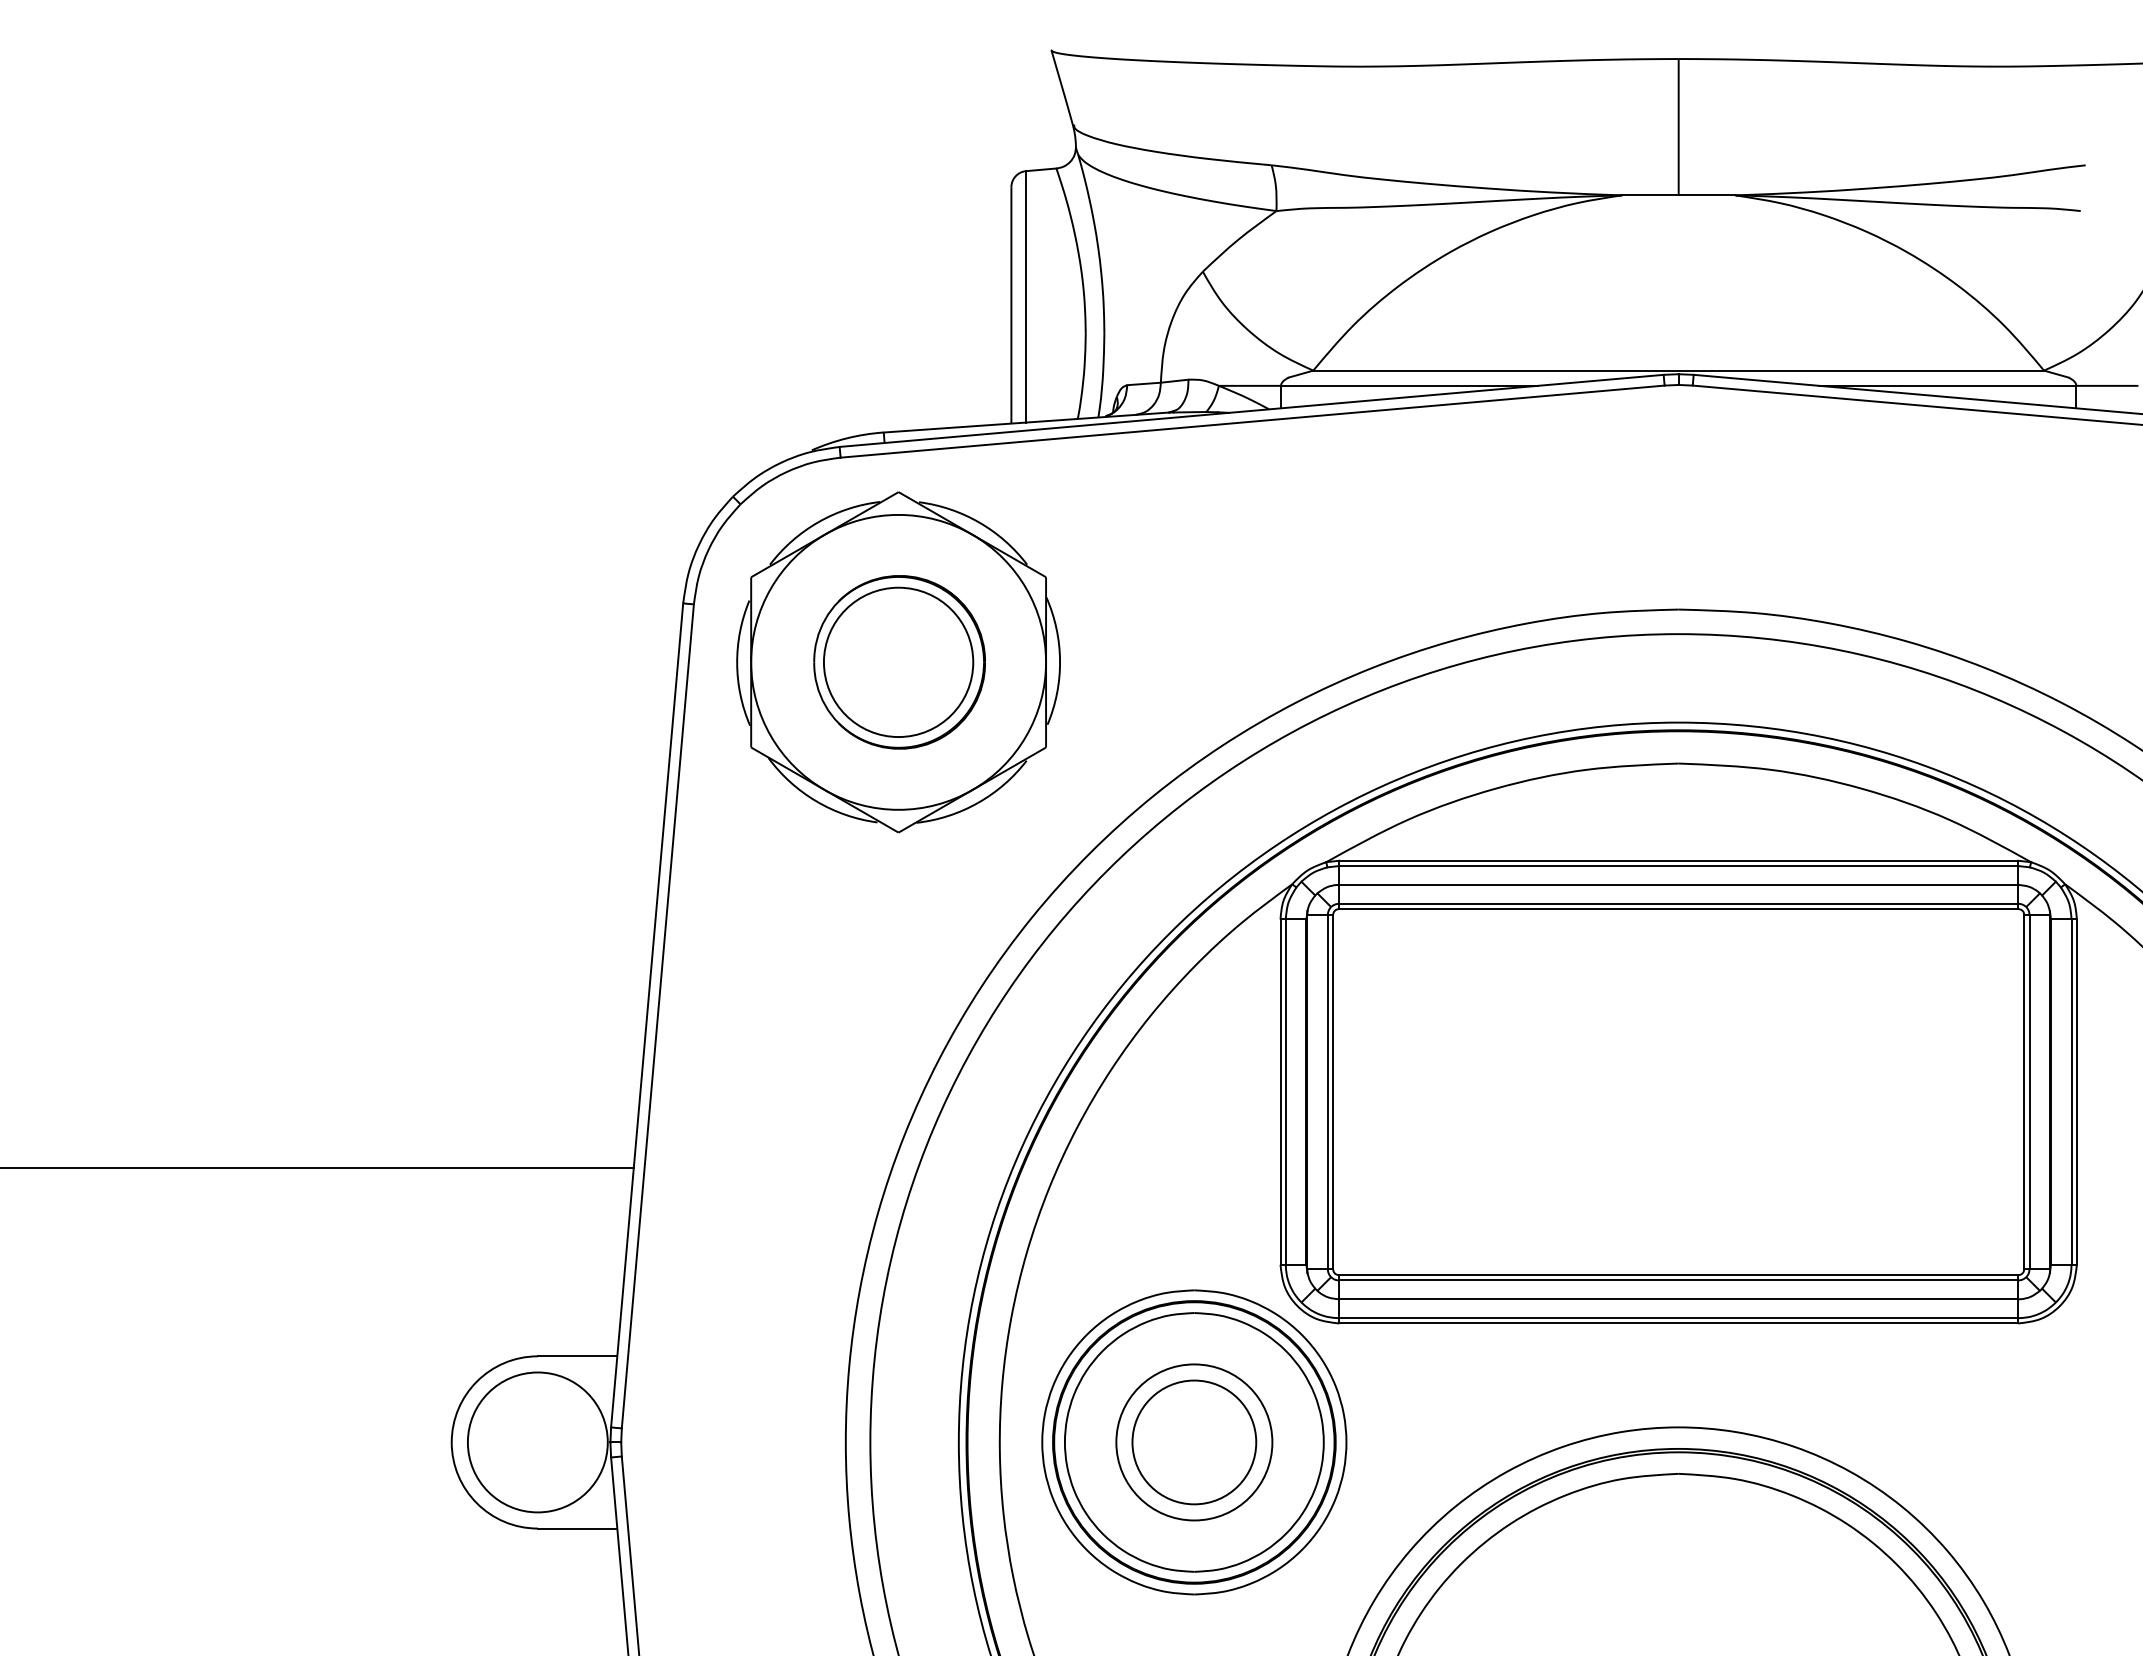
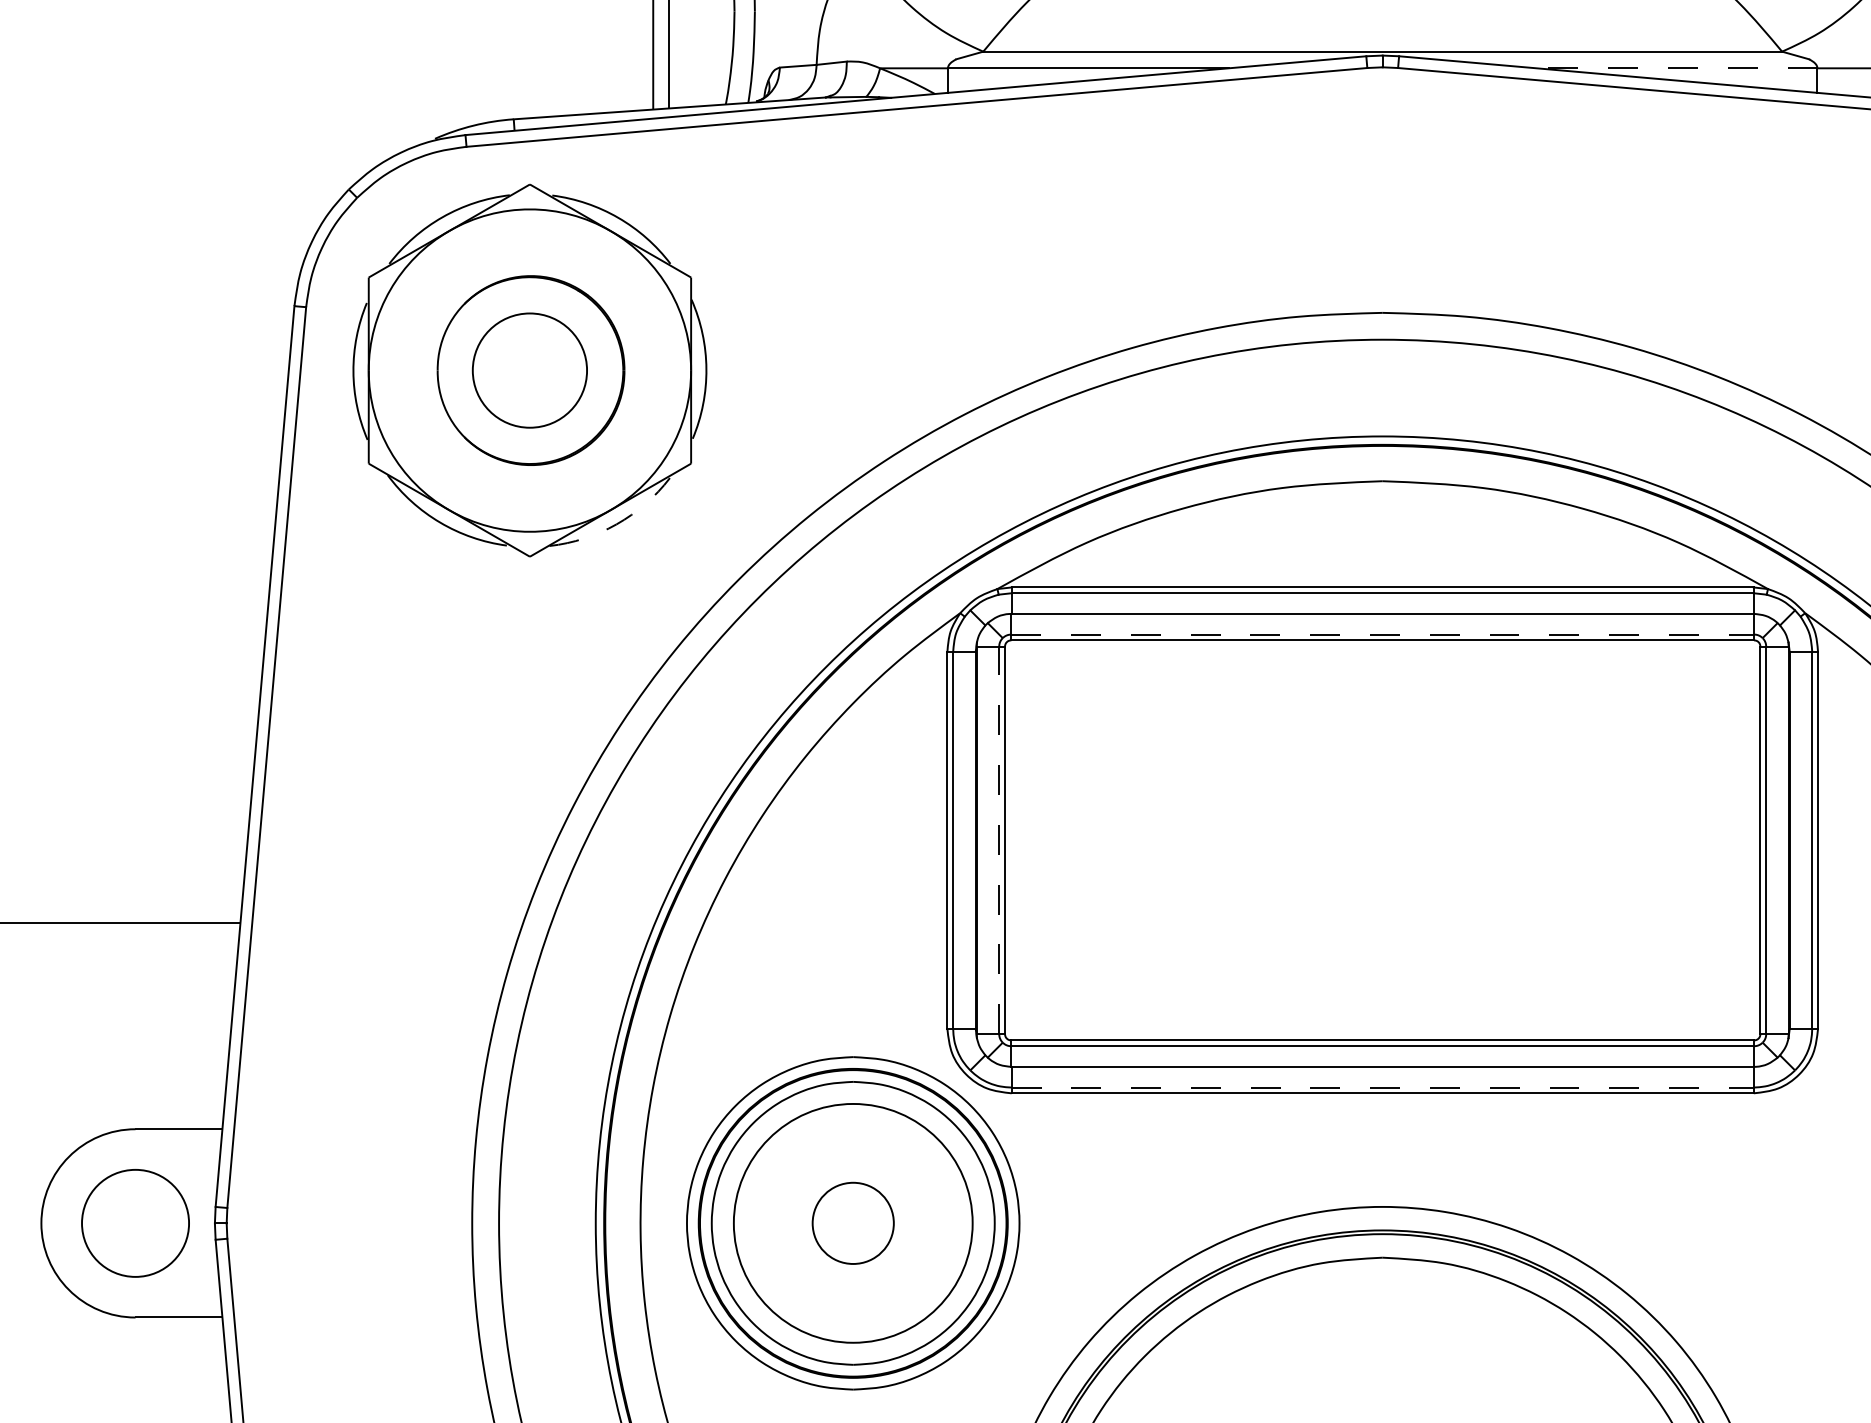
line: (1947, 385) -> (1676, 67), solid -> dashed
circle: (898, 662) -> (529, 370), size x0.7
arc: (977, 803) -> (616, 524), solid -> dashed
line: (1678, 903) -> (1382, 634), solid -> dashed
line: (1327, 1091) -> (998, 839), solid -> dashed
line: (1679, 1318) -> (1383, 1087), solid -> dashed
circle: (537, 1442) -> (135, 1223), size x0.7
circle: (1194, 1442) -> (853, 1223), size x0.6
circle: (1194, 1442) -> (853, 1223), size x1.4

